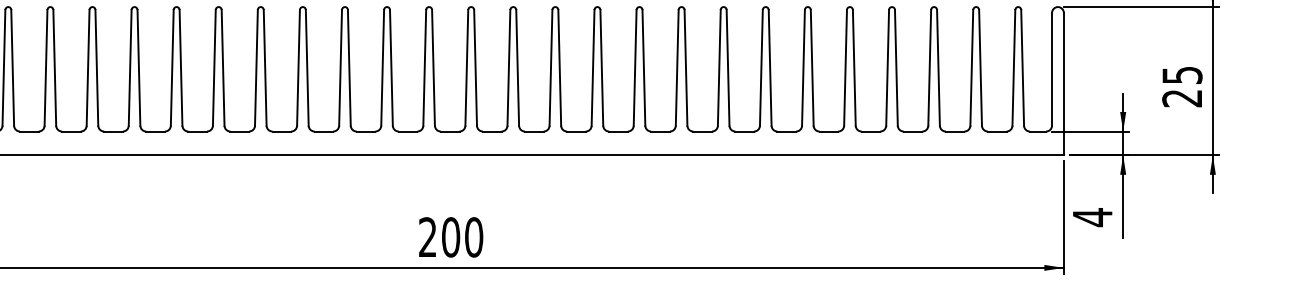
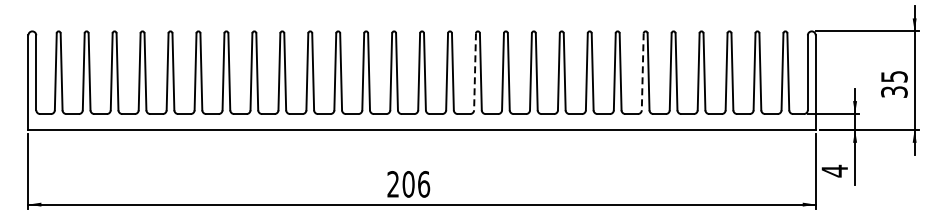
line: (551, 68) -> (475, 72), solid -> dashed
line: (803, 68) -> (642, 72), solid -> dashed
text: (1182, 97) -> (894, 91), 25 -> 35
text: (474, 237) -> (424, 184), 200 -> 206

